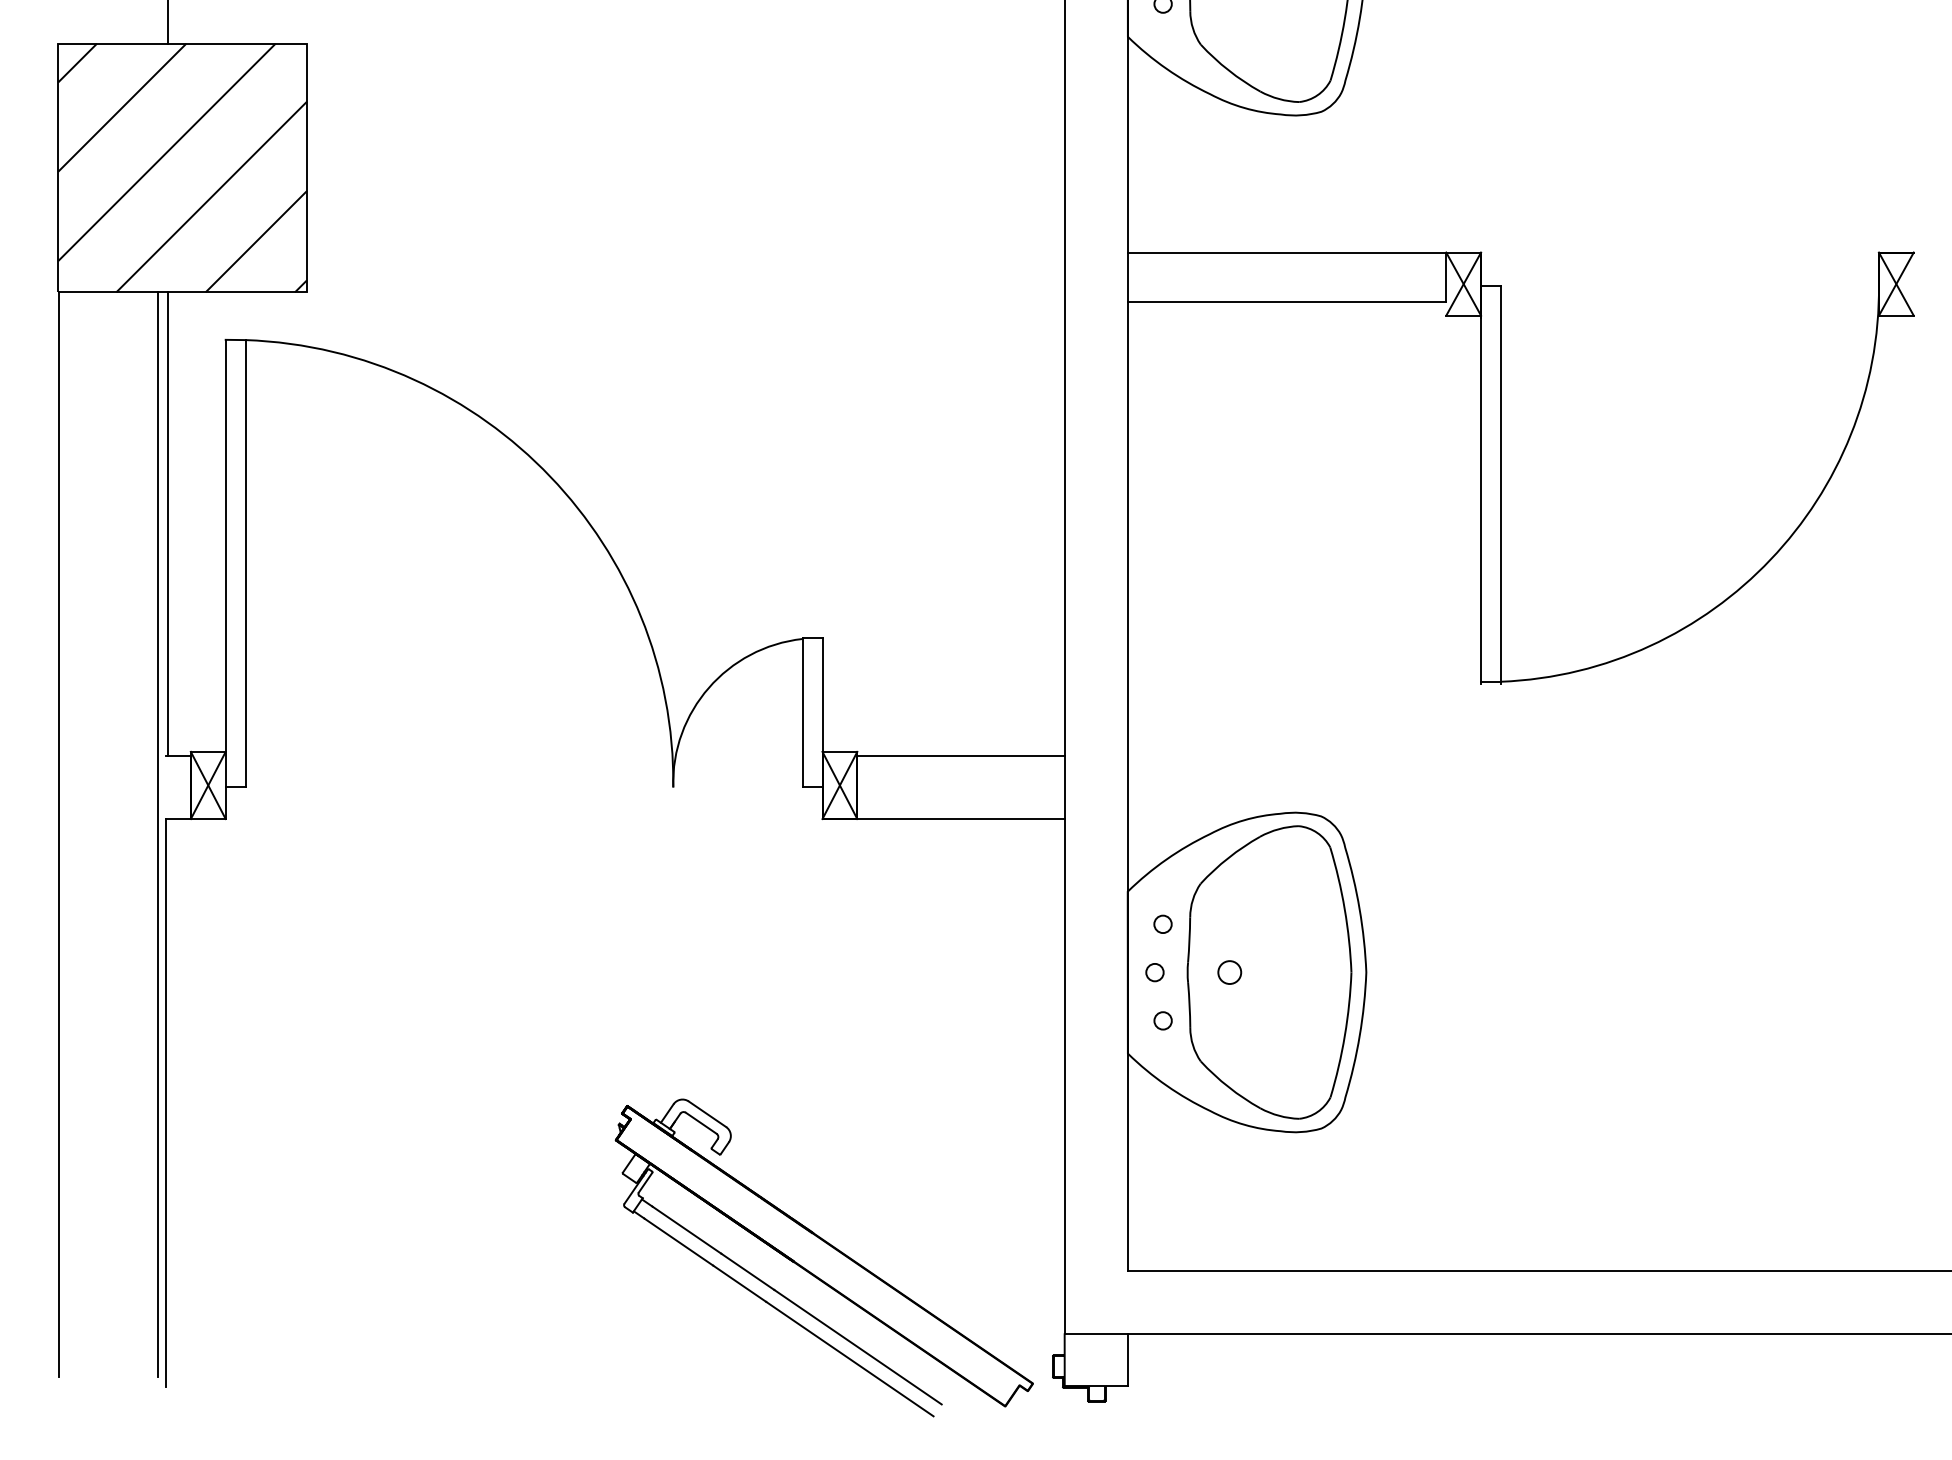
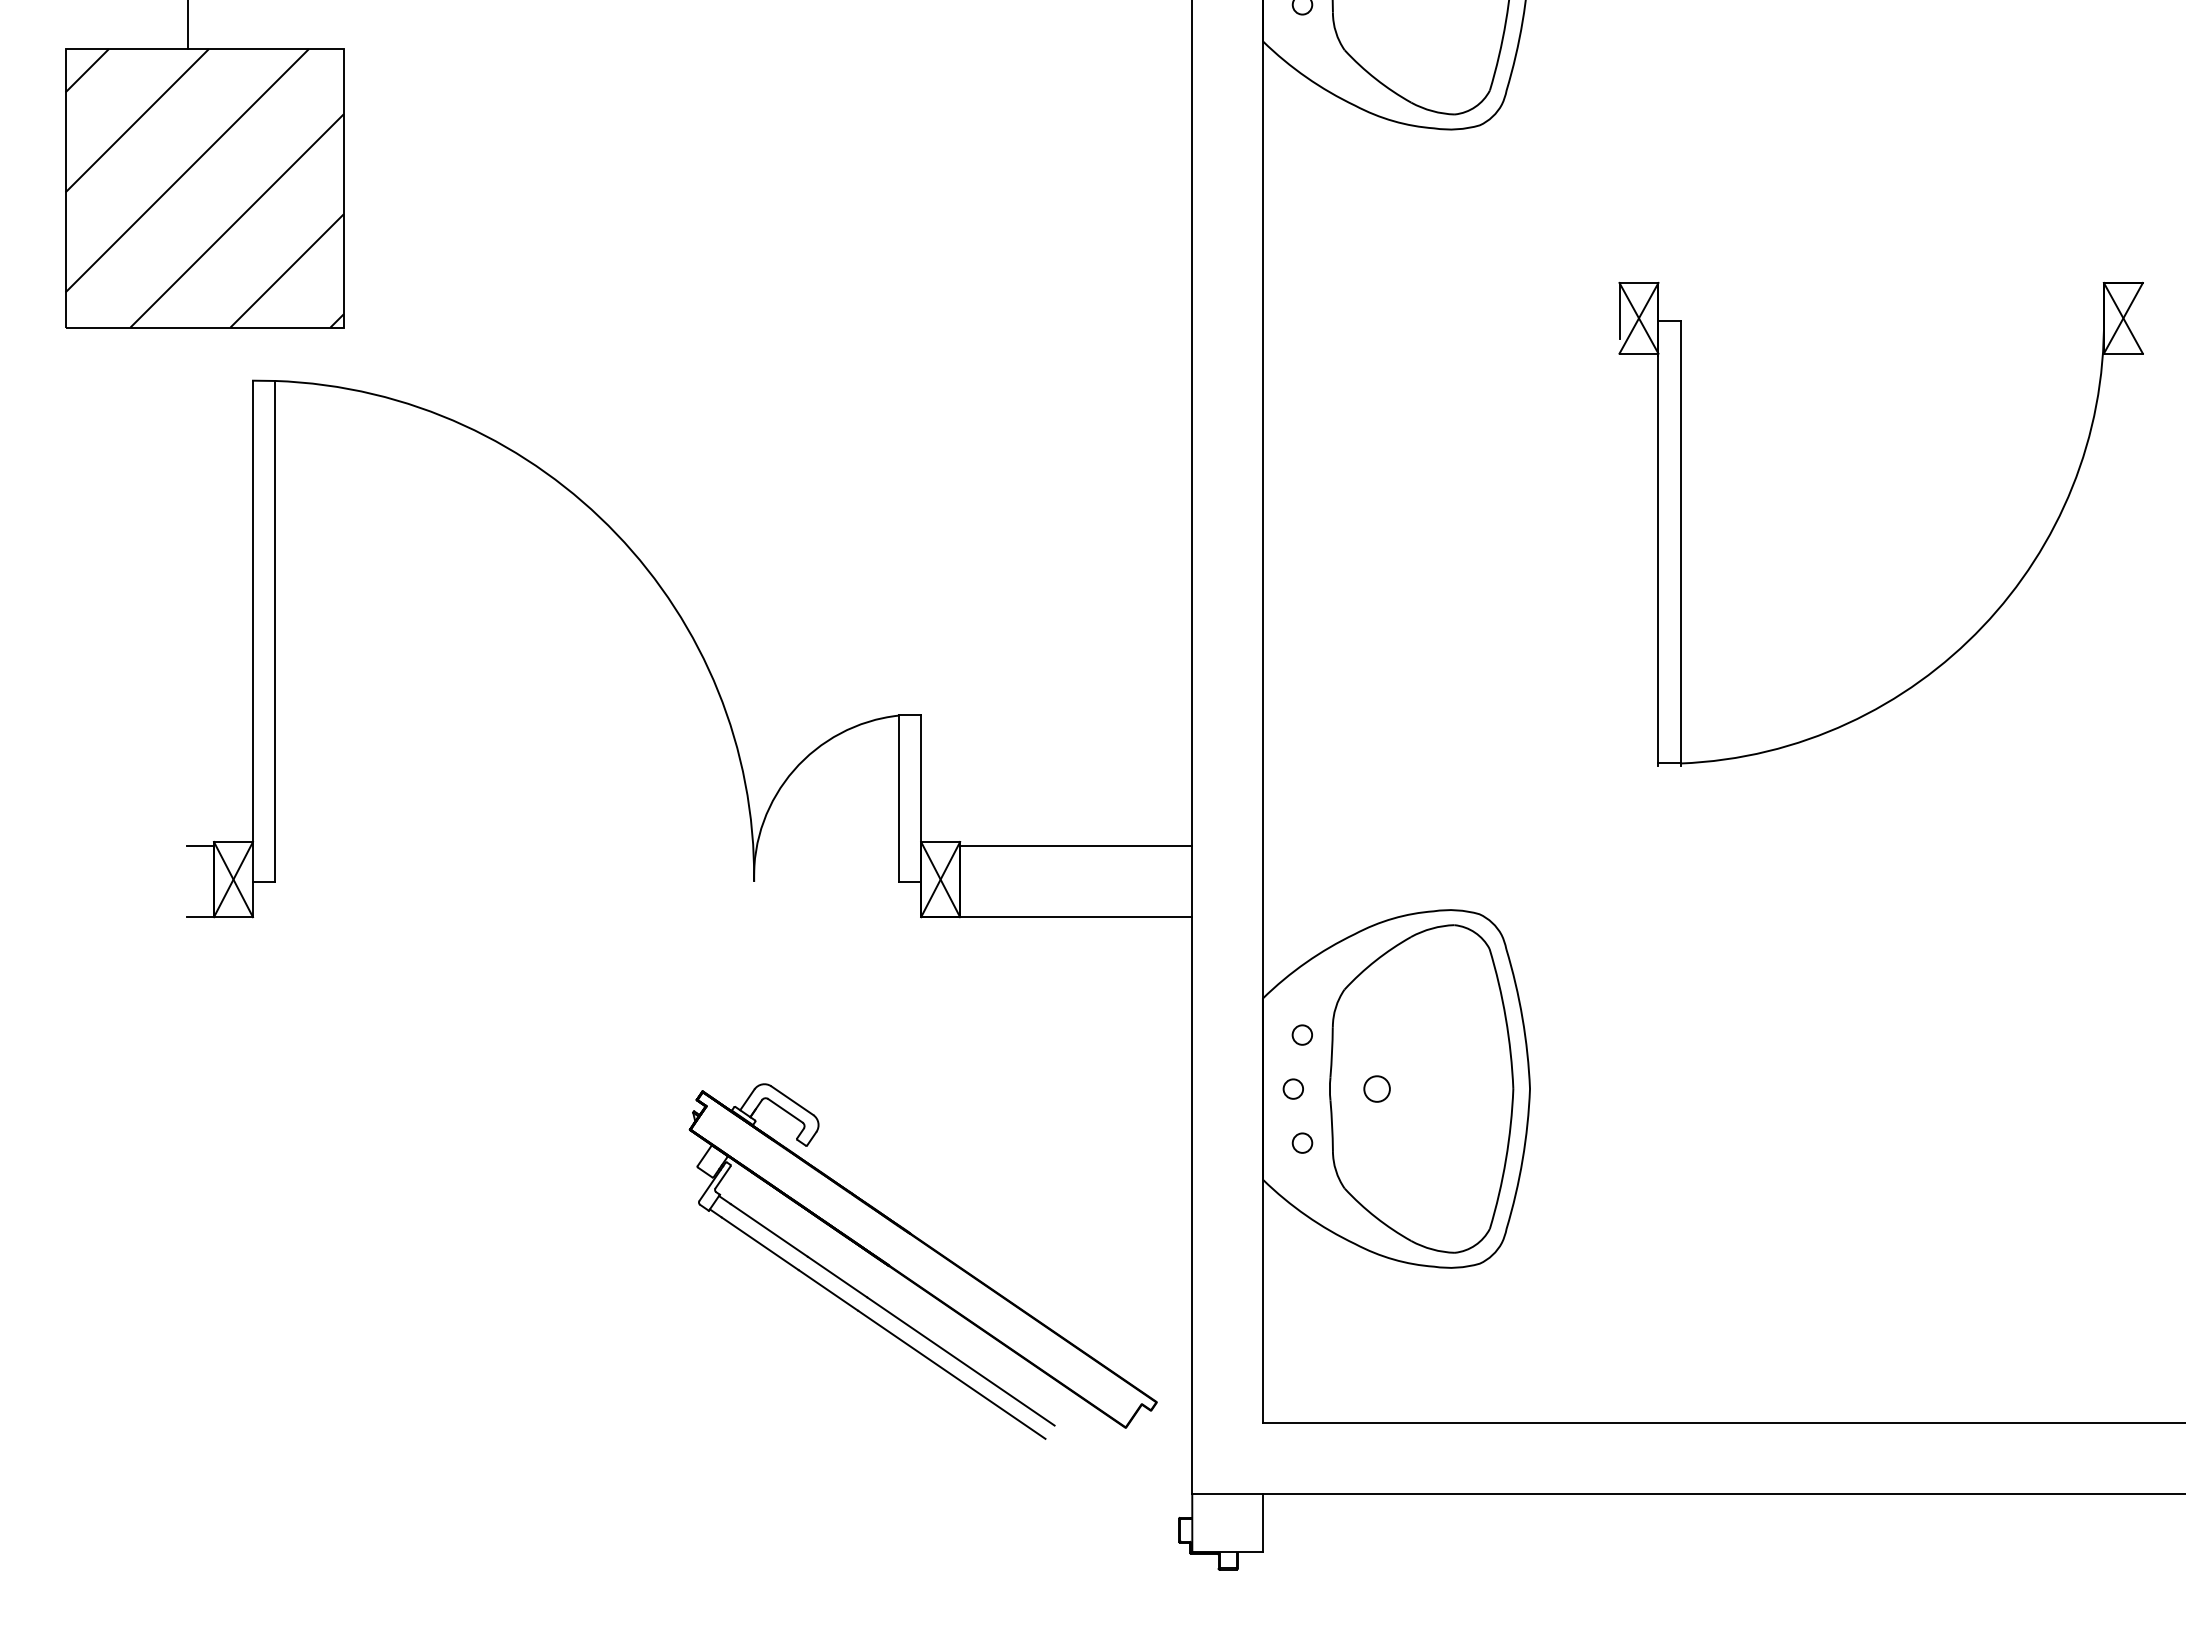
line: (1286, 252) -> (1440, 282), removed
line: (1286, 302) -> (1440, 338), removed
line: (168, 523) -> (188, 586), removed
line: (58, 834) -> (65, 934), removed
line: (157, 834) -> (176, 934), removed
line: (166, 1102) -> (186, 1234), removed
part: (823, 1257) -> (922, 1261), moved

